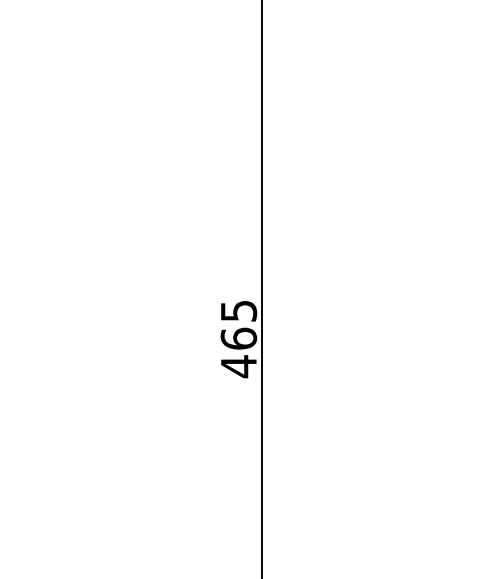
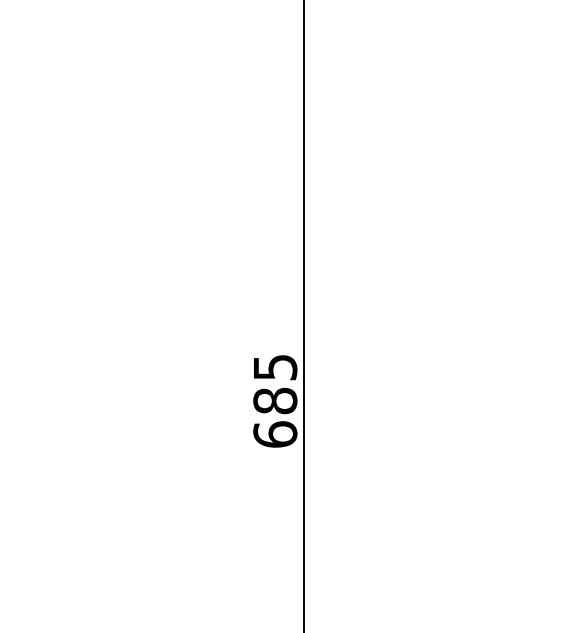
text: (238, 352) -> (274, 417), 465 -> 685

